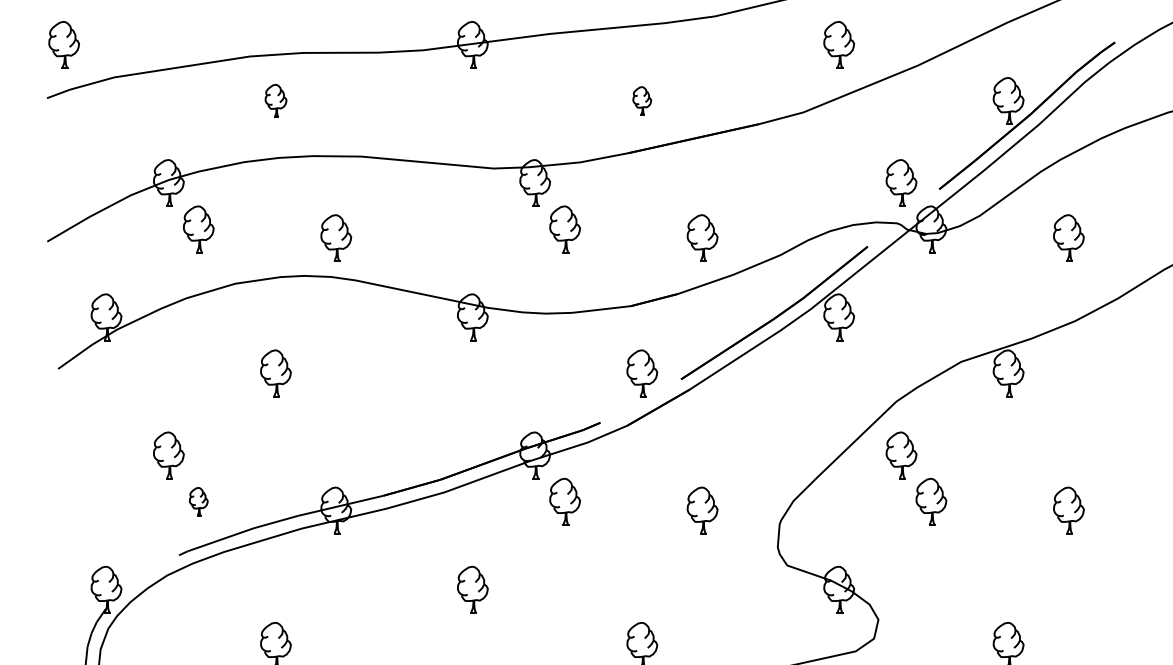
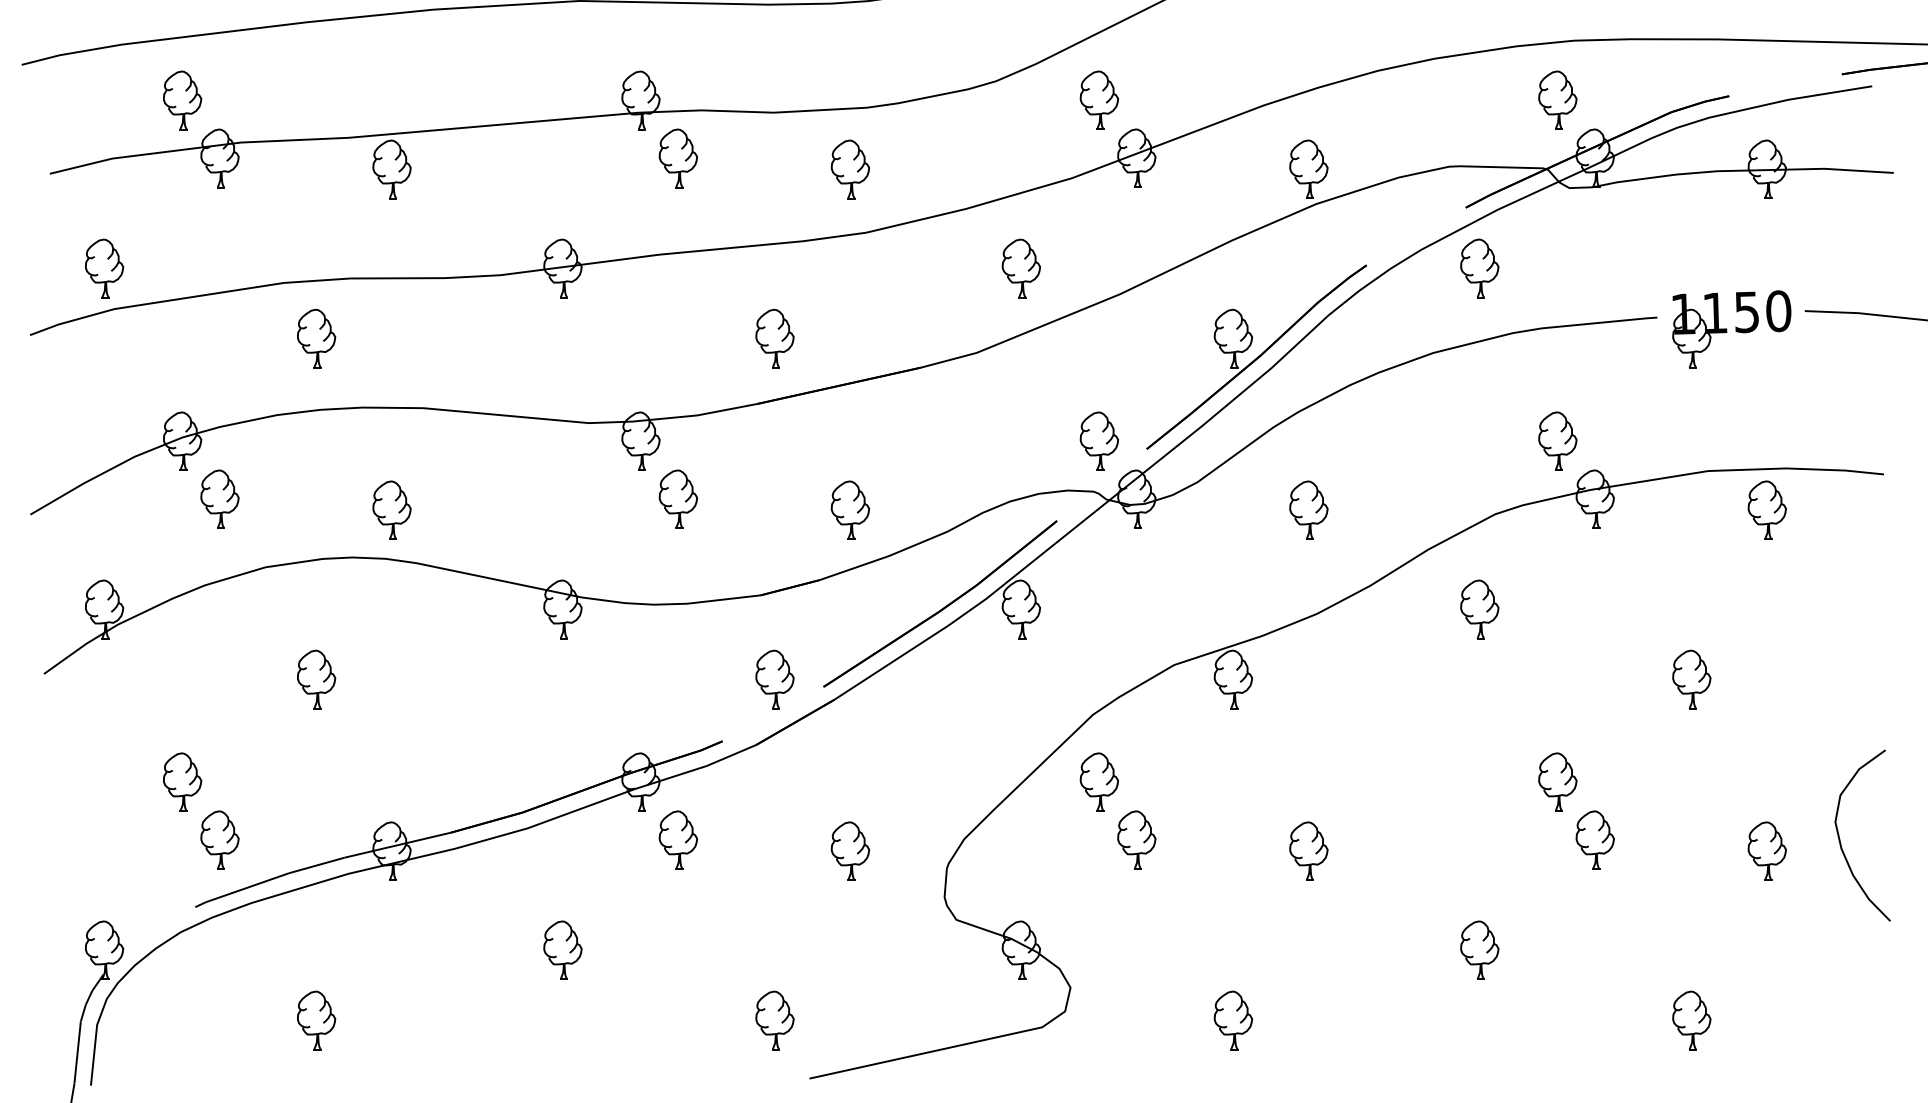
part: (64, 44) -> (104, 268), moved
part: (275, 100) -> (316, 338), size x1.43
part: (641, 100) -> (774, 338), size x1.67
part: (198, 501) -> (219, 839), size x1.67

